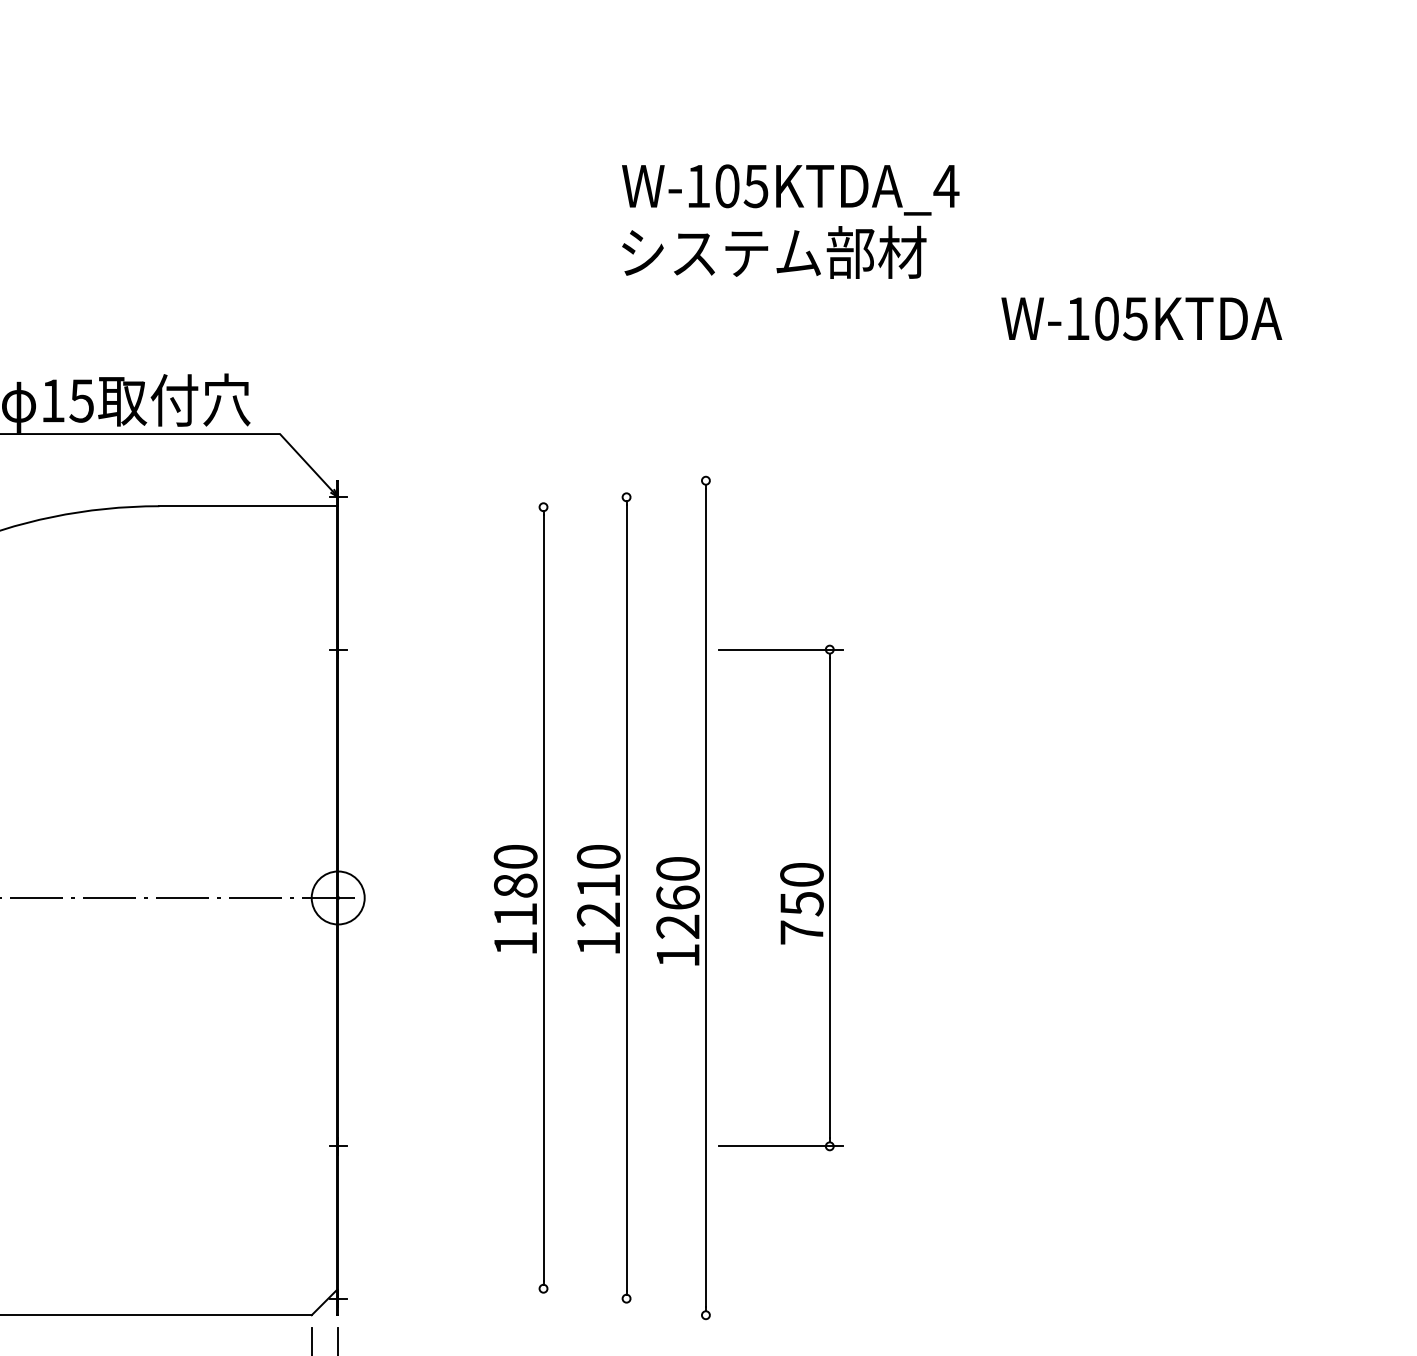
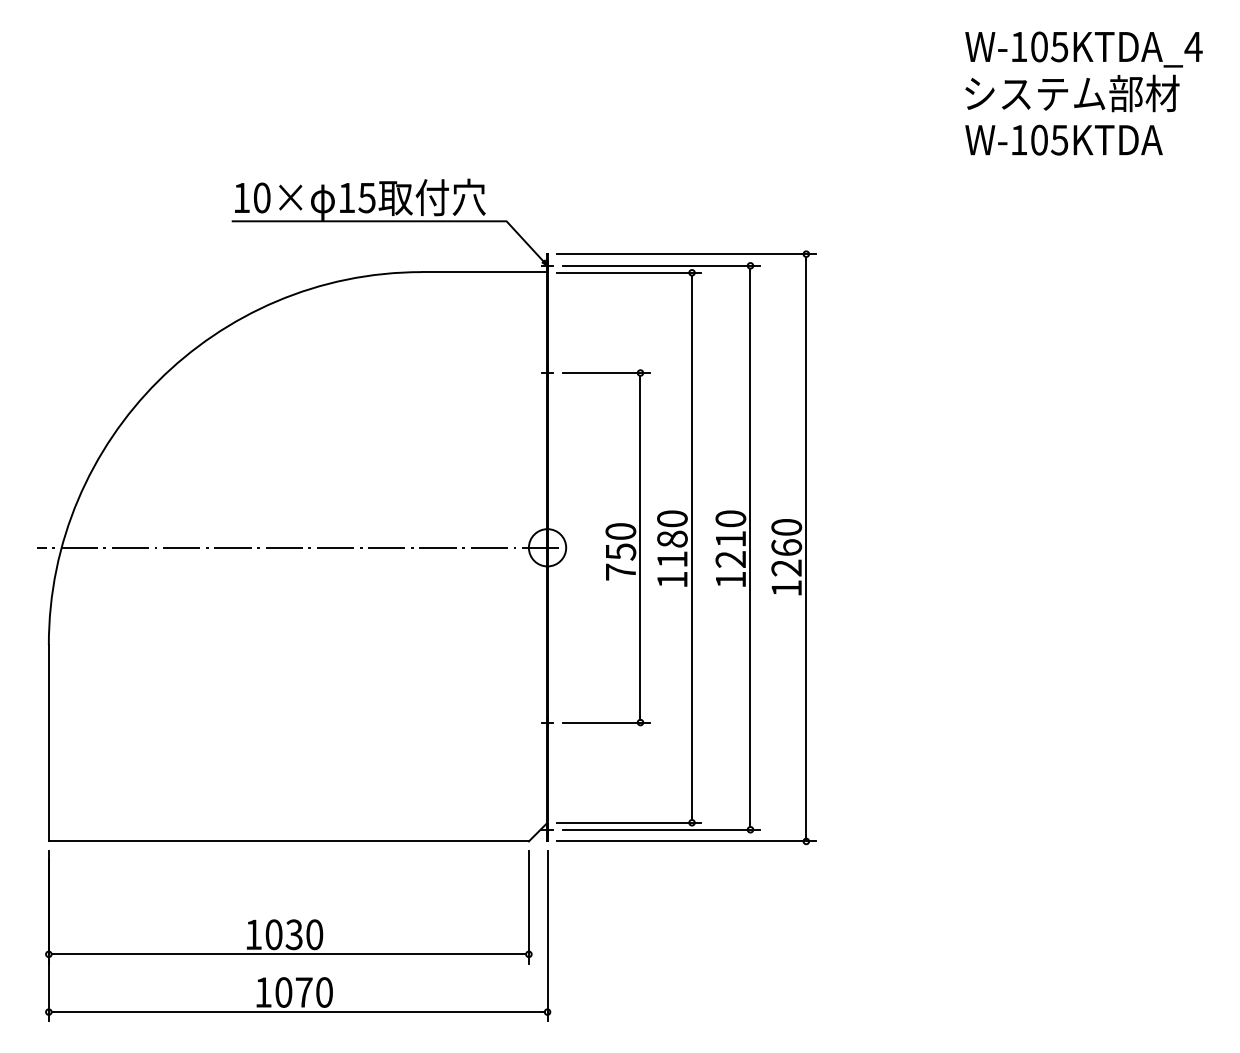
text: (790, 221) -> (1083, 71), moved
text: (1141, 317) -> (1063, 139), moved
line: (534, 481) -> (685, 254), added
line: (498, 496) -> (660, 265), added
line: (453, 506) -> (628, 272), added
part: (781, 897) -> (606, 547), moved
line: (453, 1288) -> (628, 822), added
line: (498, 1298) -> (660, 829), added
line: (534, 1315) -> (685, 841), added

